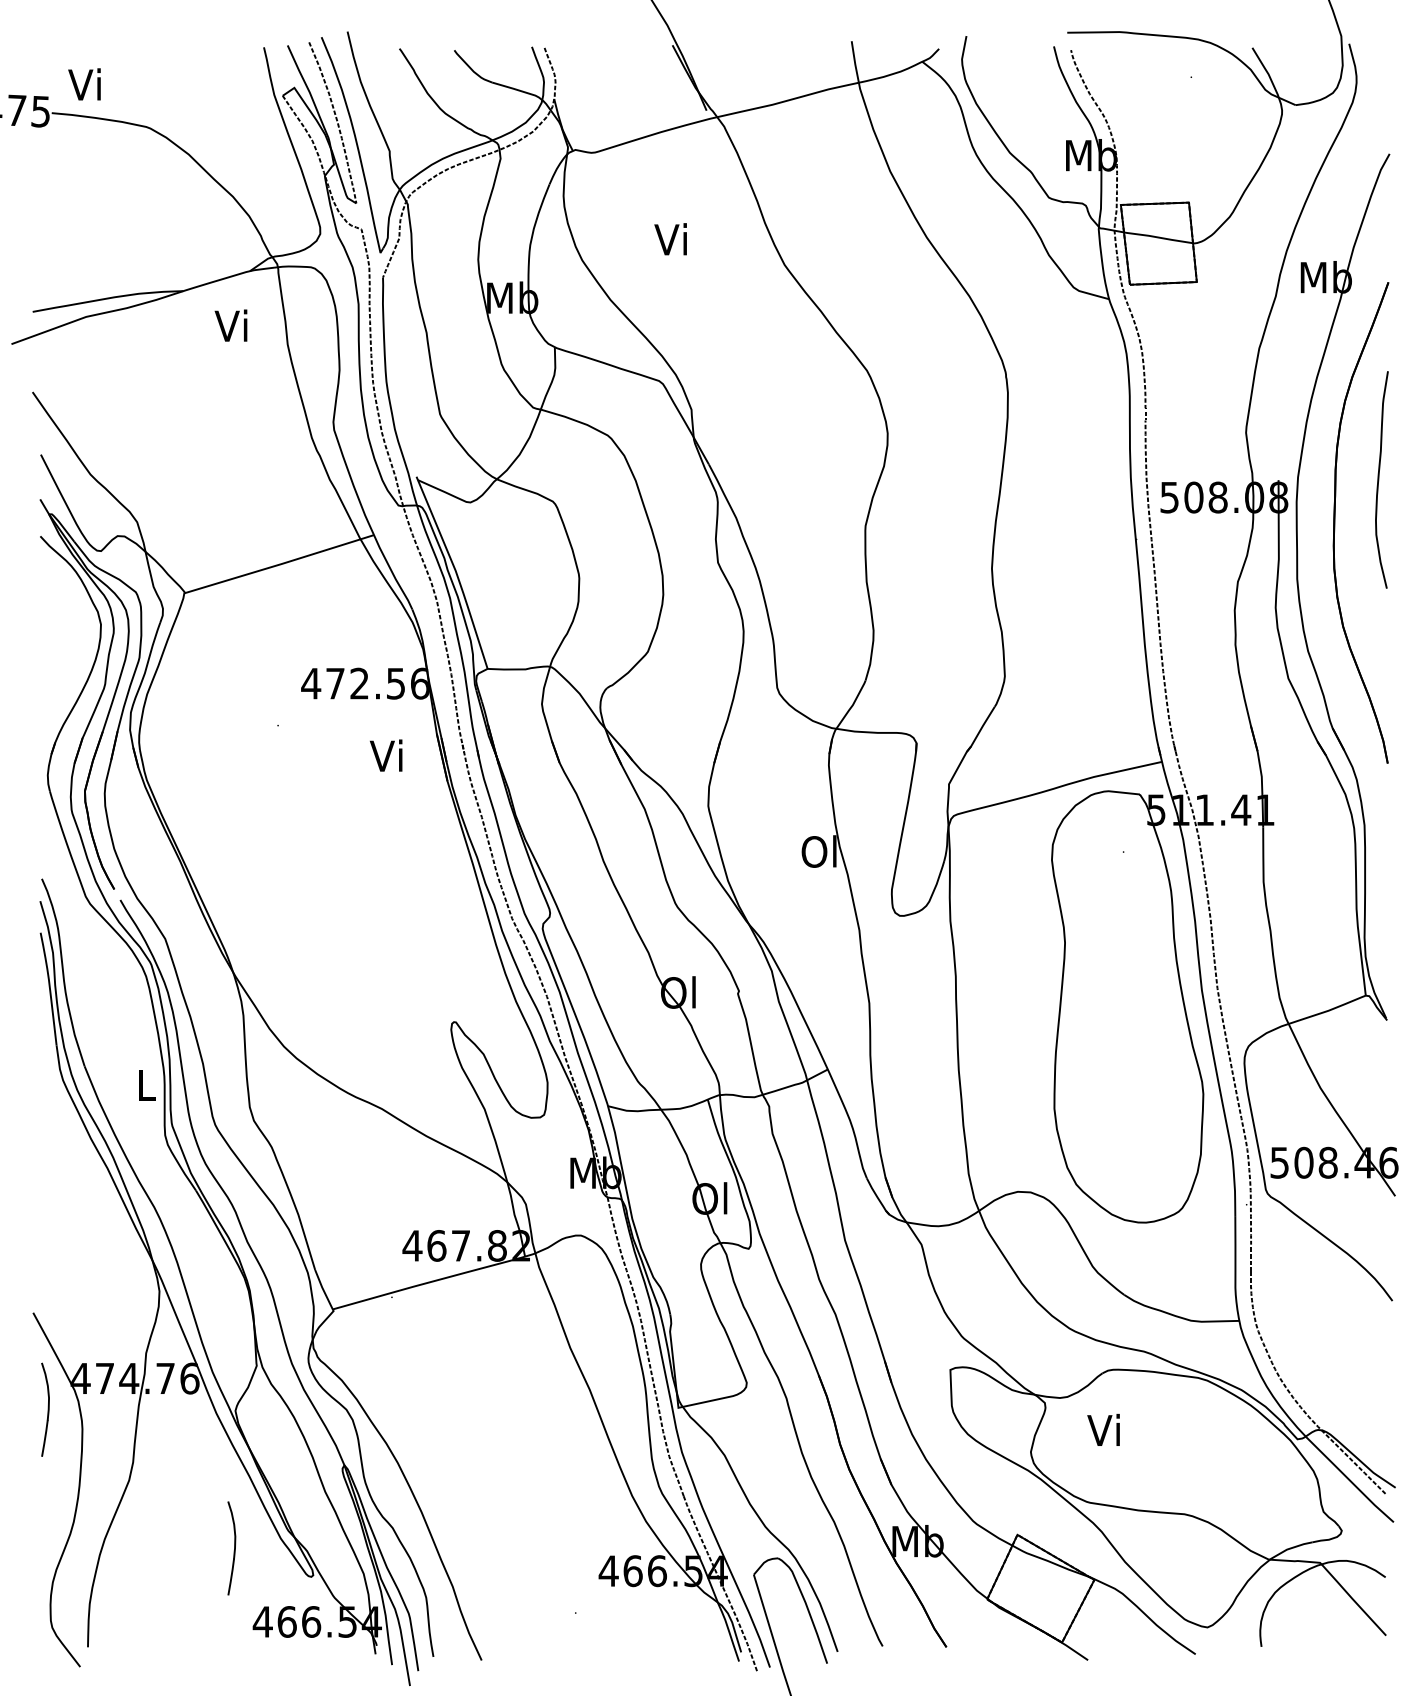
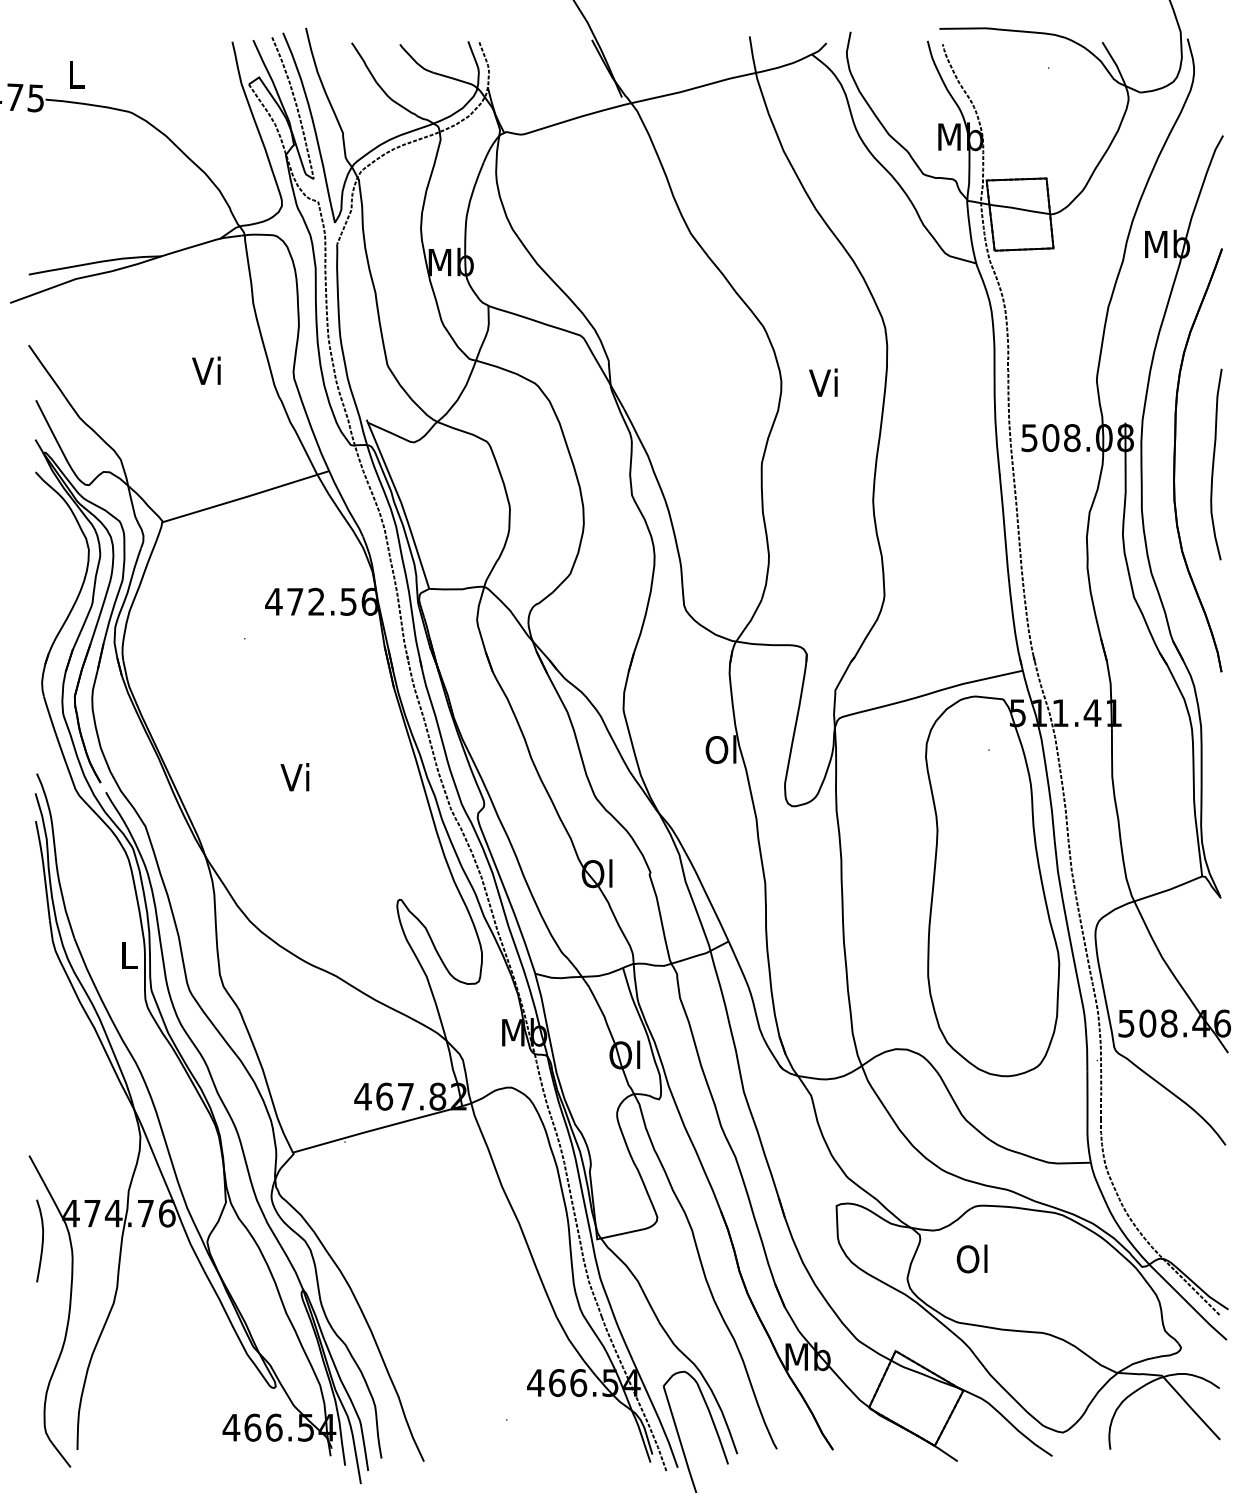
text: (84, 84) -> (74, 74), Vi -> L
text: (670, 239) -> (823, 382), moved
text: (231, 325) -> (206, 370), moved
curve: (1379, 479) -> (1214, 464), moved
text: (385, 755) -> (294, 777), moved
text: (1103, 1429) -> (971, 1258), Vi -> Ol
part: (232, 1547) -> (204, 1362), removed

